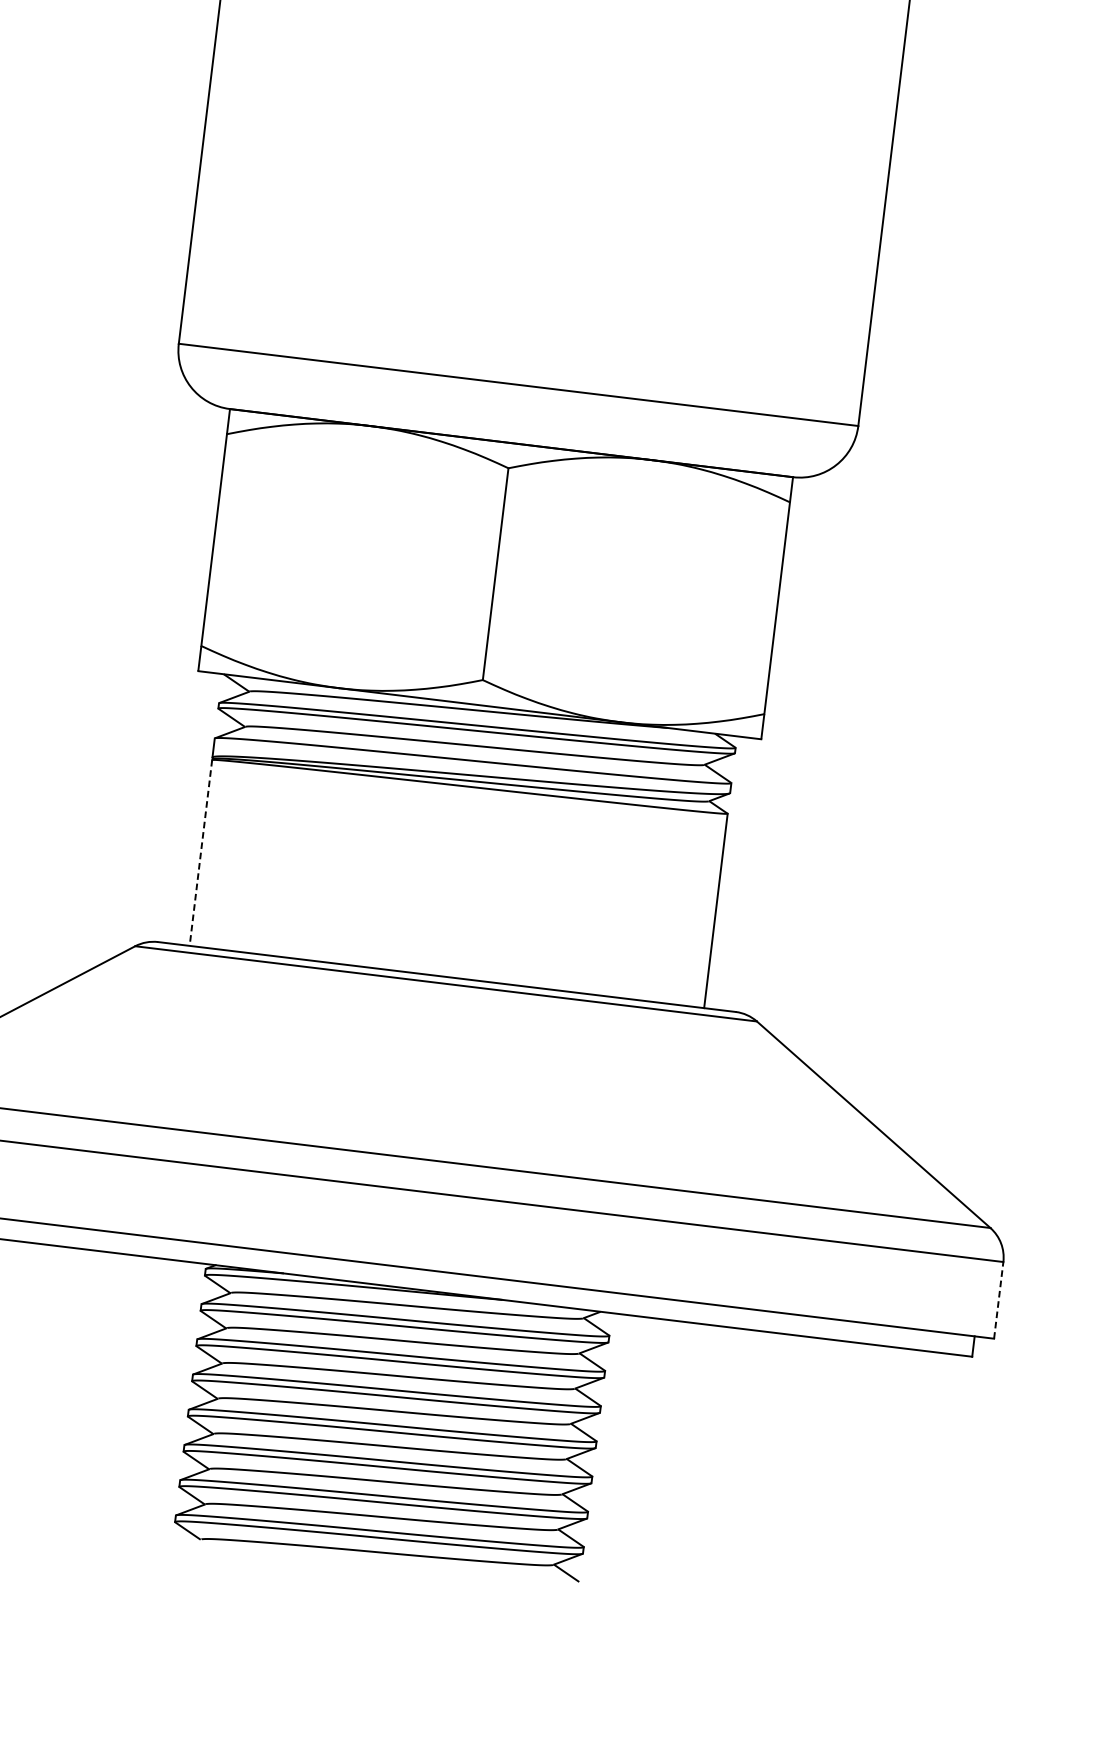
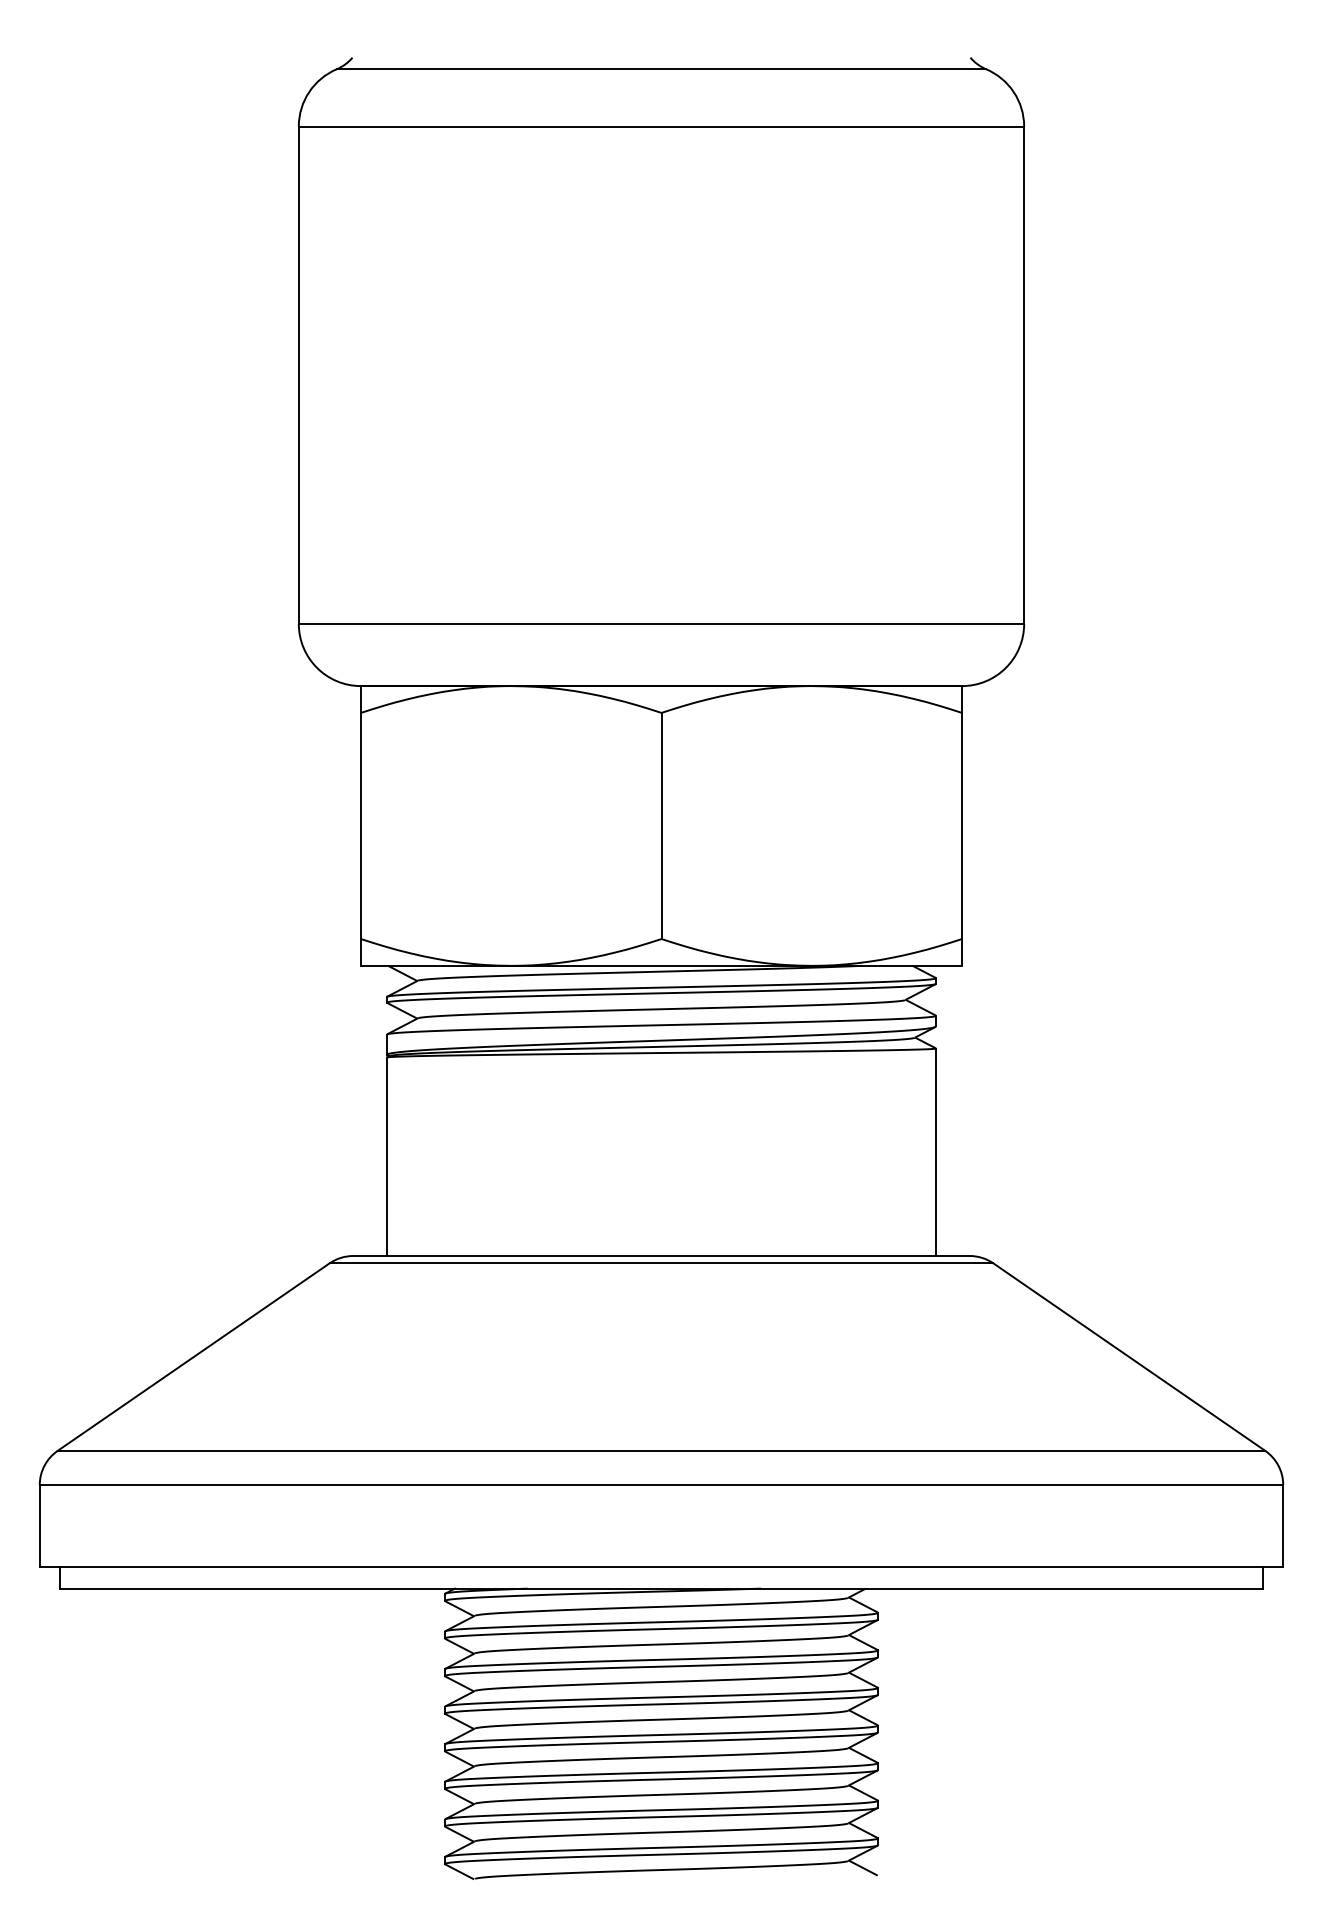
line: (200, 853) -> (386, 1157), dashed -> solid
line: (999, 1299) -> (1283, 1525), dashed -> solid

